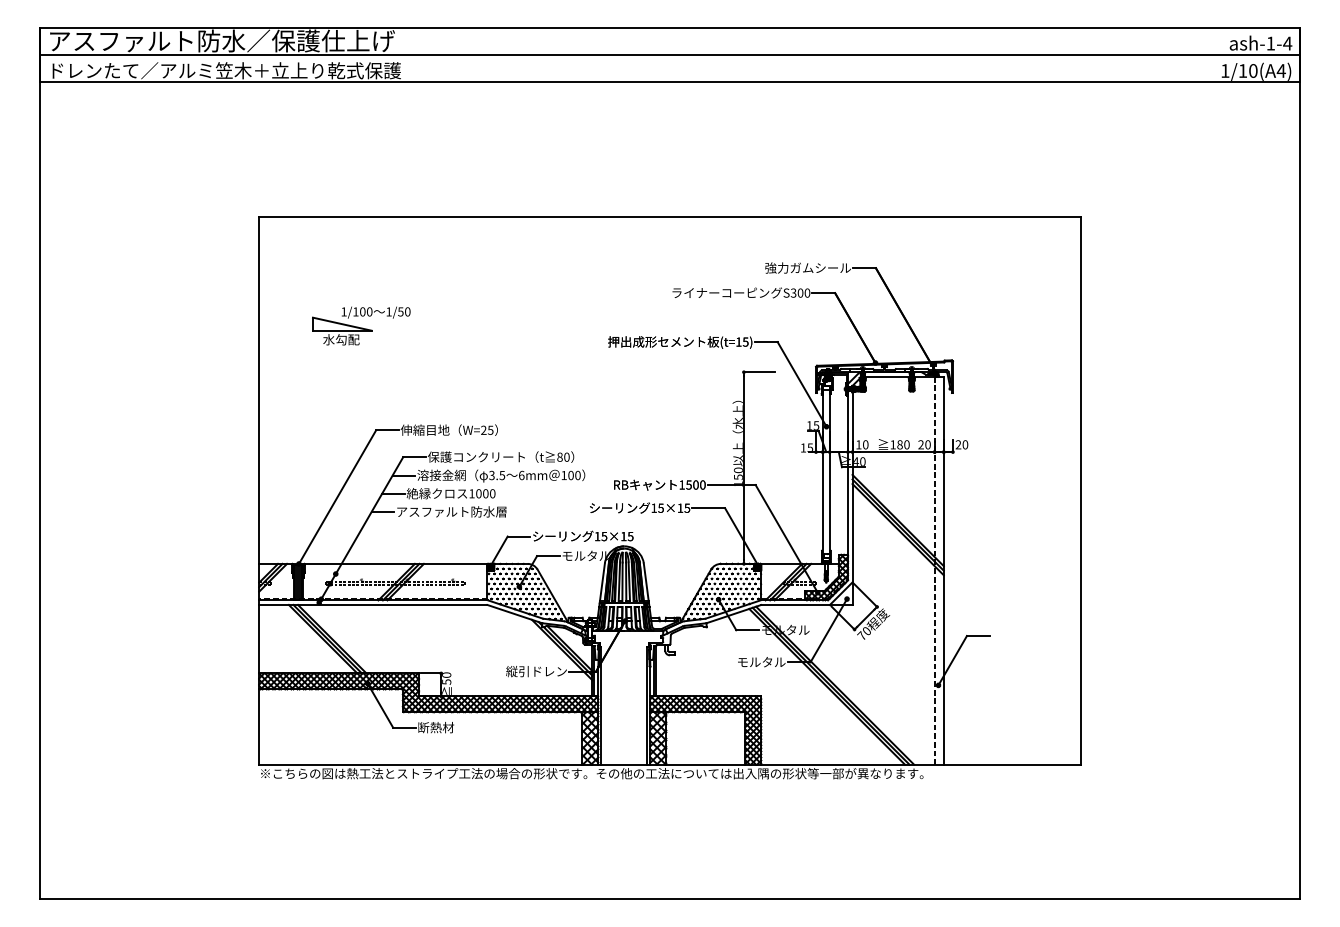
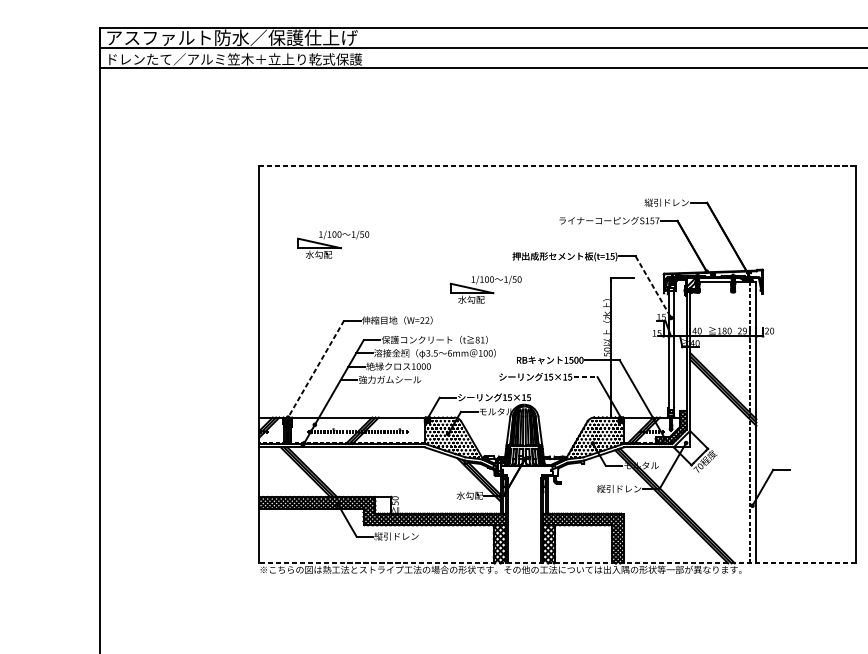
line: (670, 217) -> (557, 165), solid -> dashed
text: (807, 267) -> (657, 202), 強力ガムシール -> 縦引ドレン
text: (800, 292) -> (652, 220), S300 -> S157
line: (802, 384) -> (653, 287), solid -> dashed
part: (571, 387) -> (486, 289), added
text: (490, 429) -> (427, 319), W=25 -> W=22
text: (858, 444) -> (694, 330), 10 -> 40
text: (927, 444) -> (744, 330), 20 -> 29
text: (566, 456) -> (482, 339), 80 -> 81
line: (337, 497) -> (316, 369), solid -> dashed
line: (709, 508) -> (586, 377), solid -> dashed
text: (451, 511) -> (398, 379), アスファルト防水層 -> 強力ガムシール
text: (754, 661) -> (618, 488), モルタル -> 縦引ドレン
text: (536, 671) -> (460, 495), 縦引ドレン -> 水勾配
text: (447, 727) -> (395, 536), 断熱材 -> 縦引ドレン
line: (670, 764) -> (557, 563), solid -> dashed

